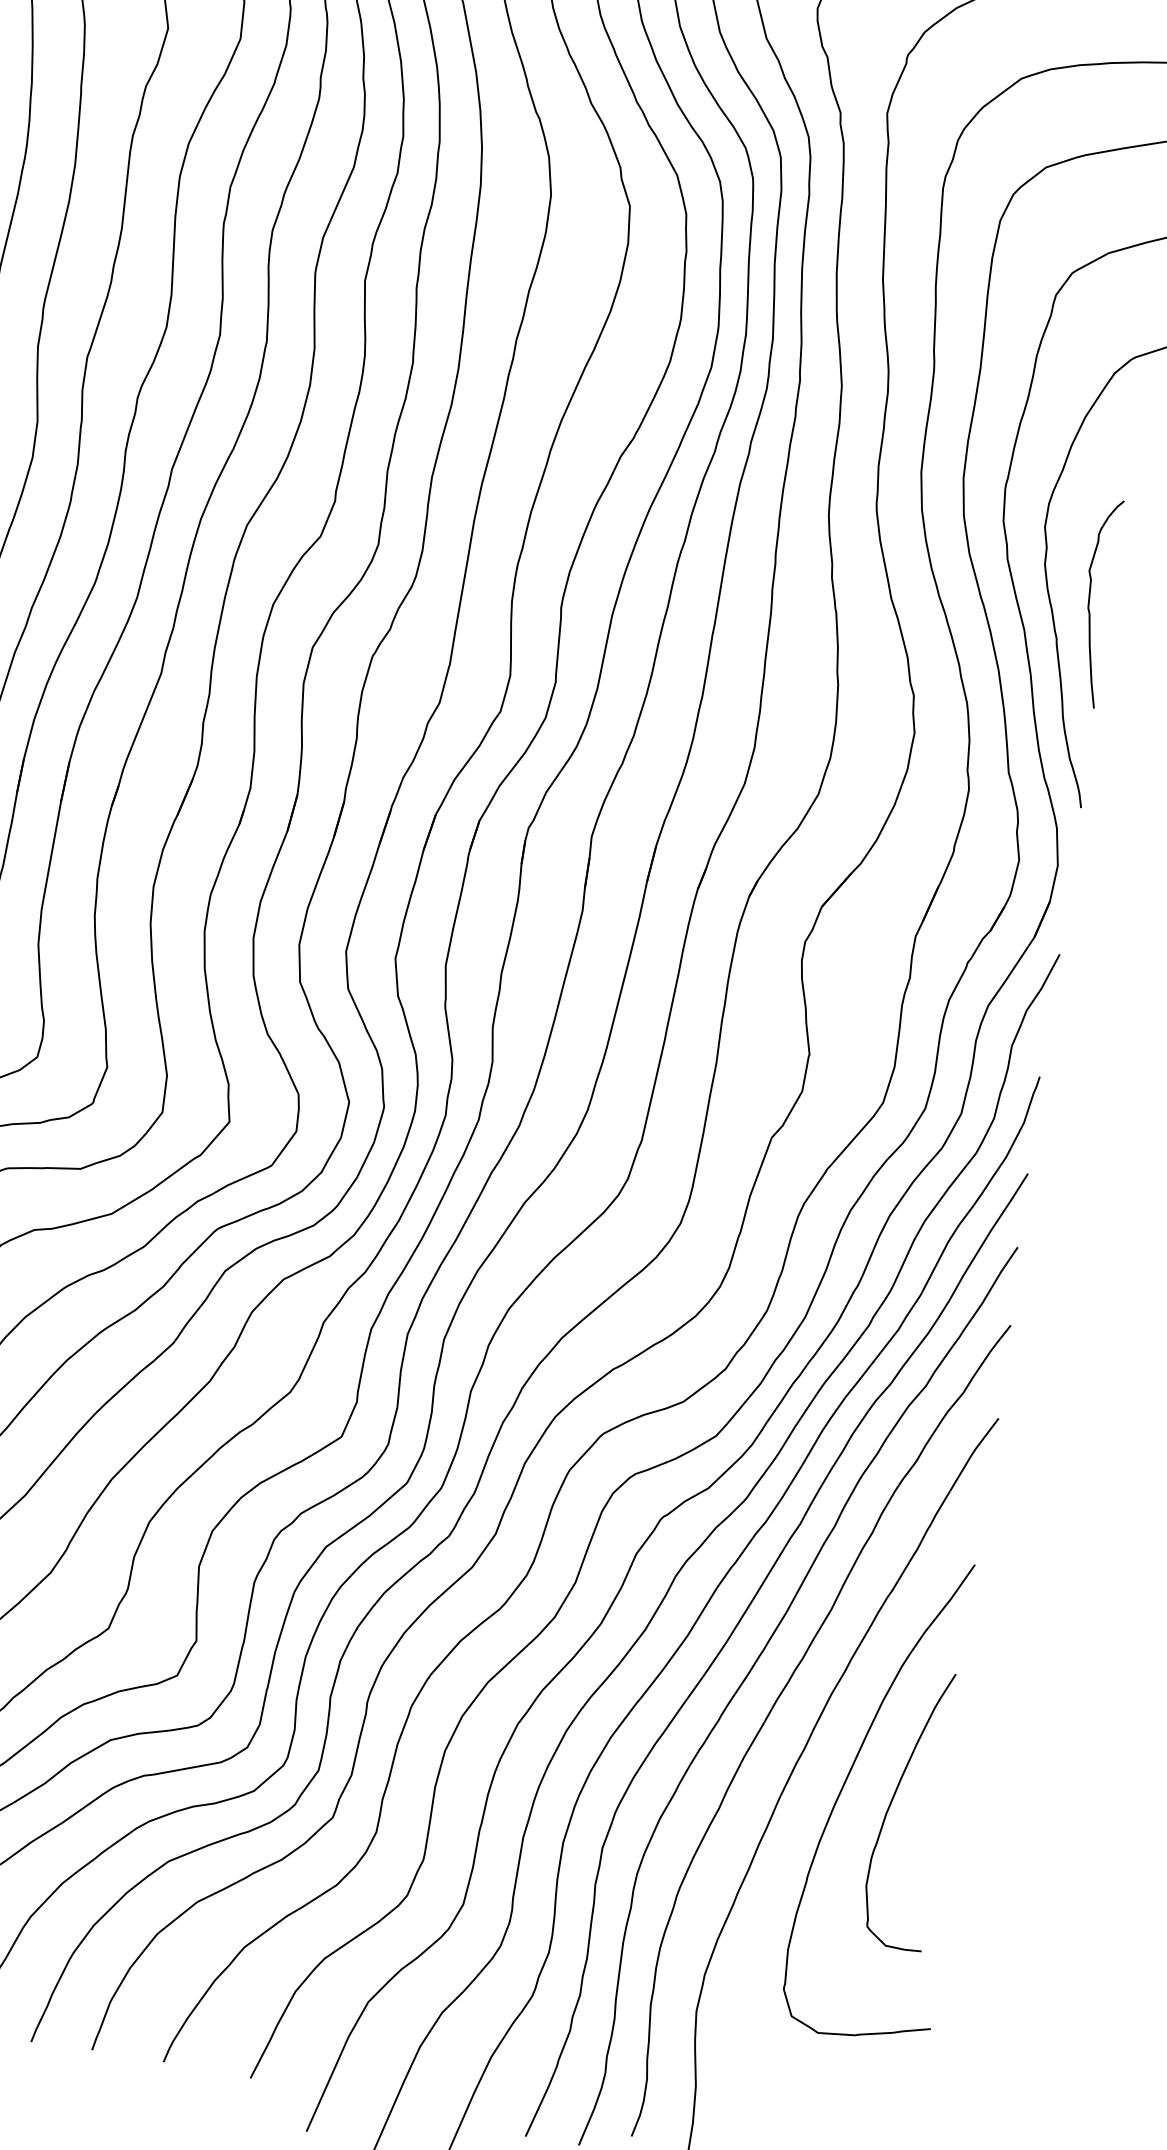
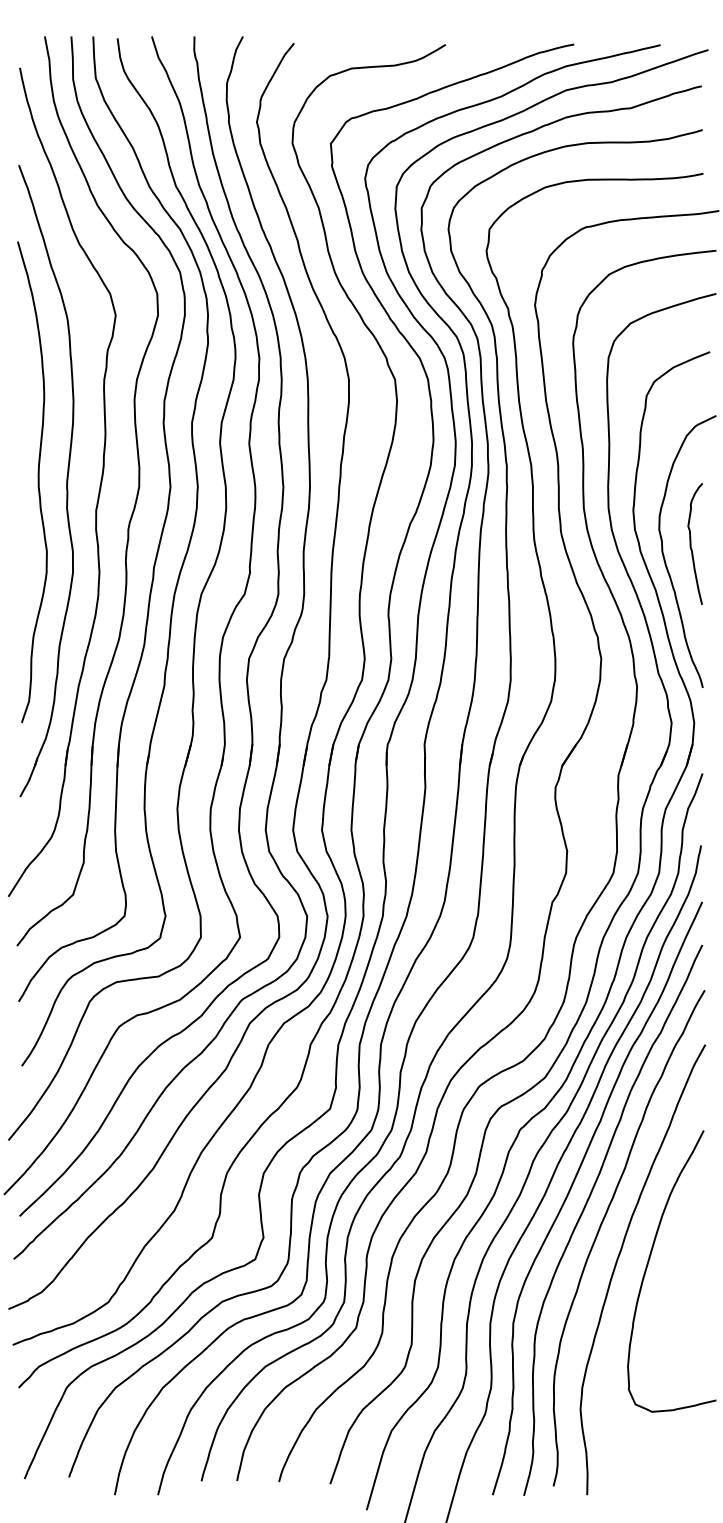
curve: (1090, 601) -> (691, 543), moved
curve: (893, 1802) -> (676, 1273), removed

